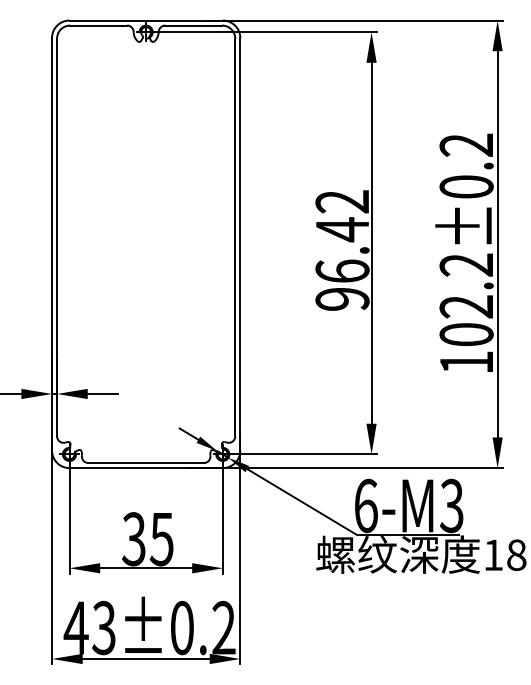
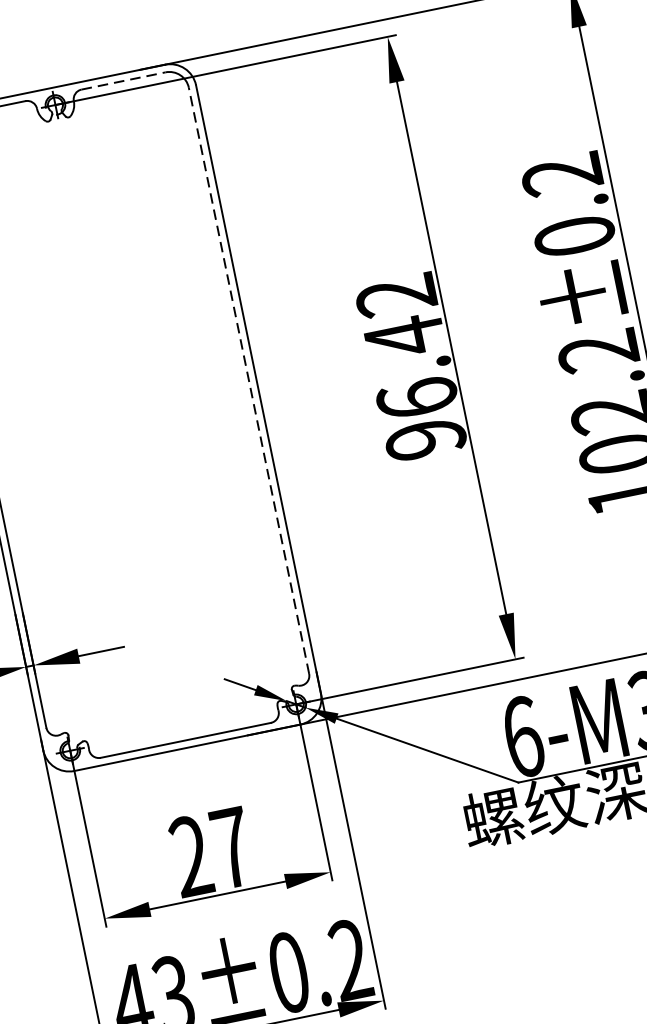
line: (194, 25) -> (124, 80), solid -> dashed
line: (235, 237) -> (249, 380), solid -> dashed
text: (147, 539) -> (210, 852), 35 -> 27

